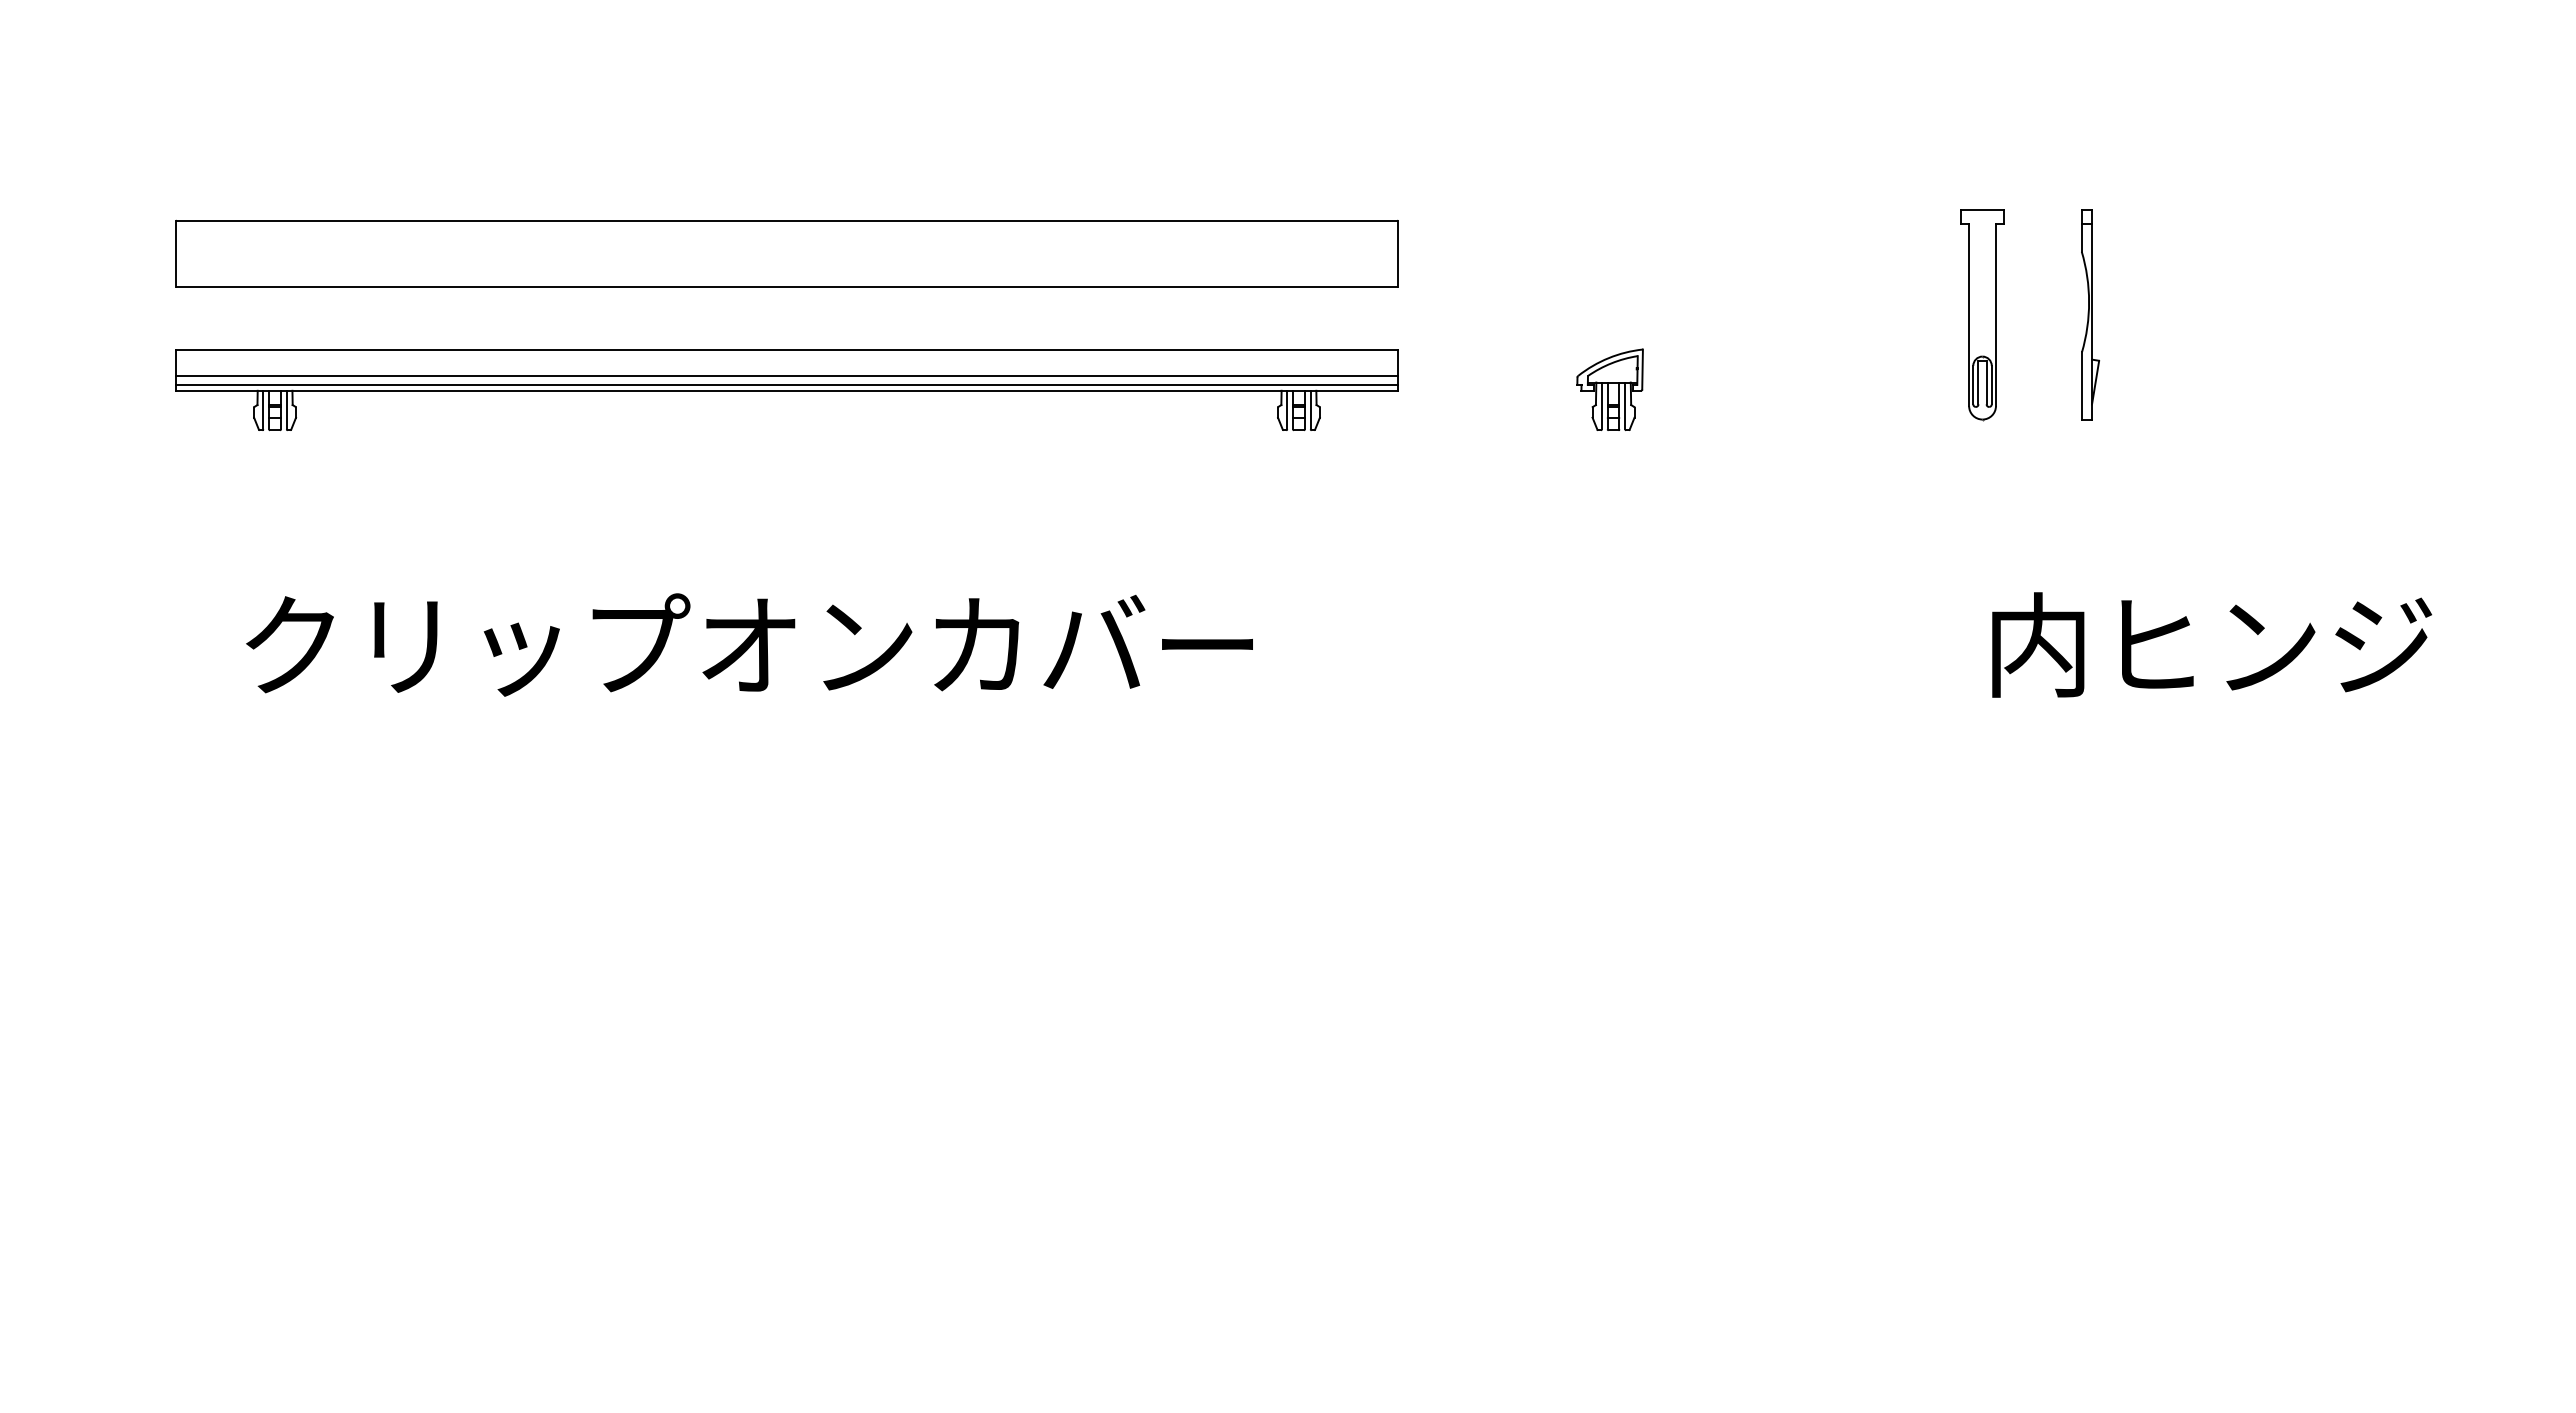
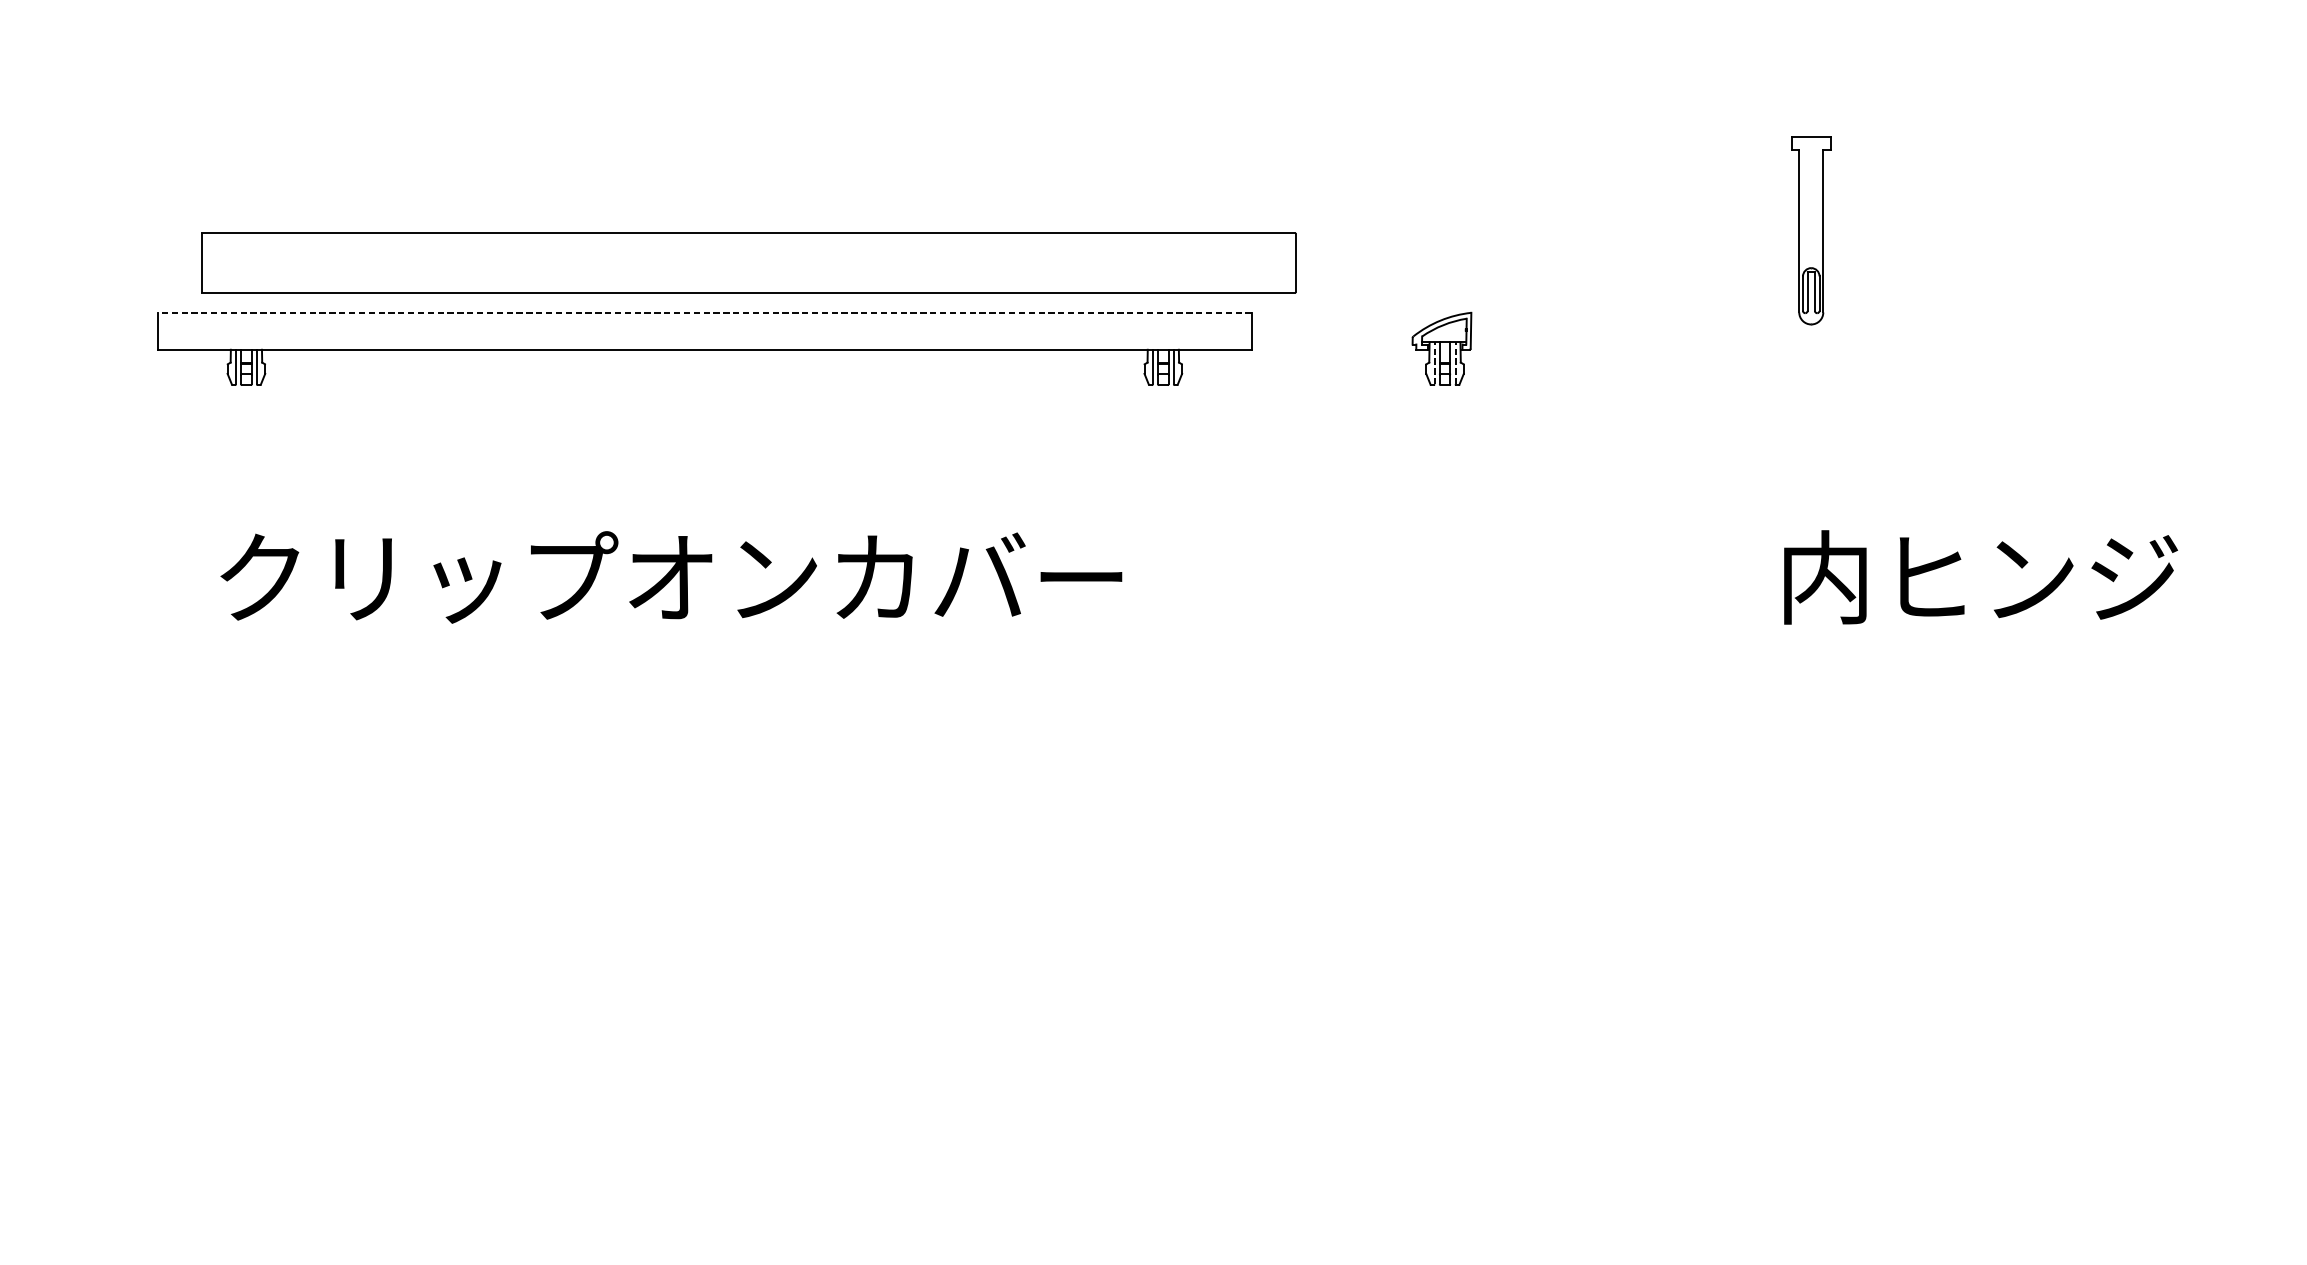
part: (786, 253) -> (748, 262), moved
part: (2090, 314) -> (1872, 281), removed
part: (1982, 315) -> (1811, 231), moved
line: (787, 349) -> (705, 312), solid -> dashed
line: (786, 375) -> (704, 336), removed
line: (786, 384) -> (704, 344), removed
line: (1601, 405) -> (1434, 362), solid -> dashed
line: (1625, 405) -> (1455, 362), solid -> dashed

